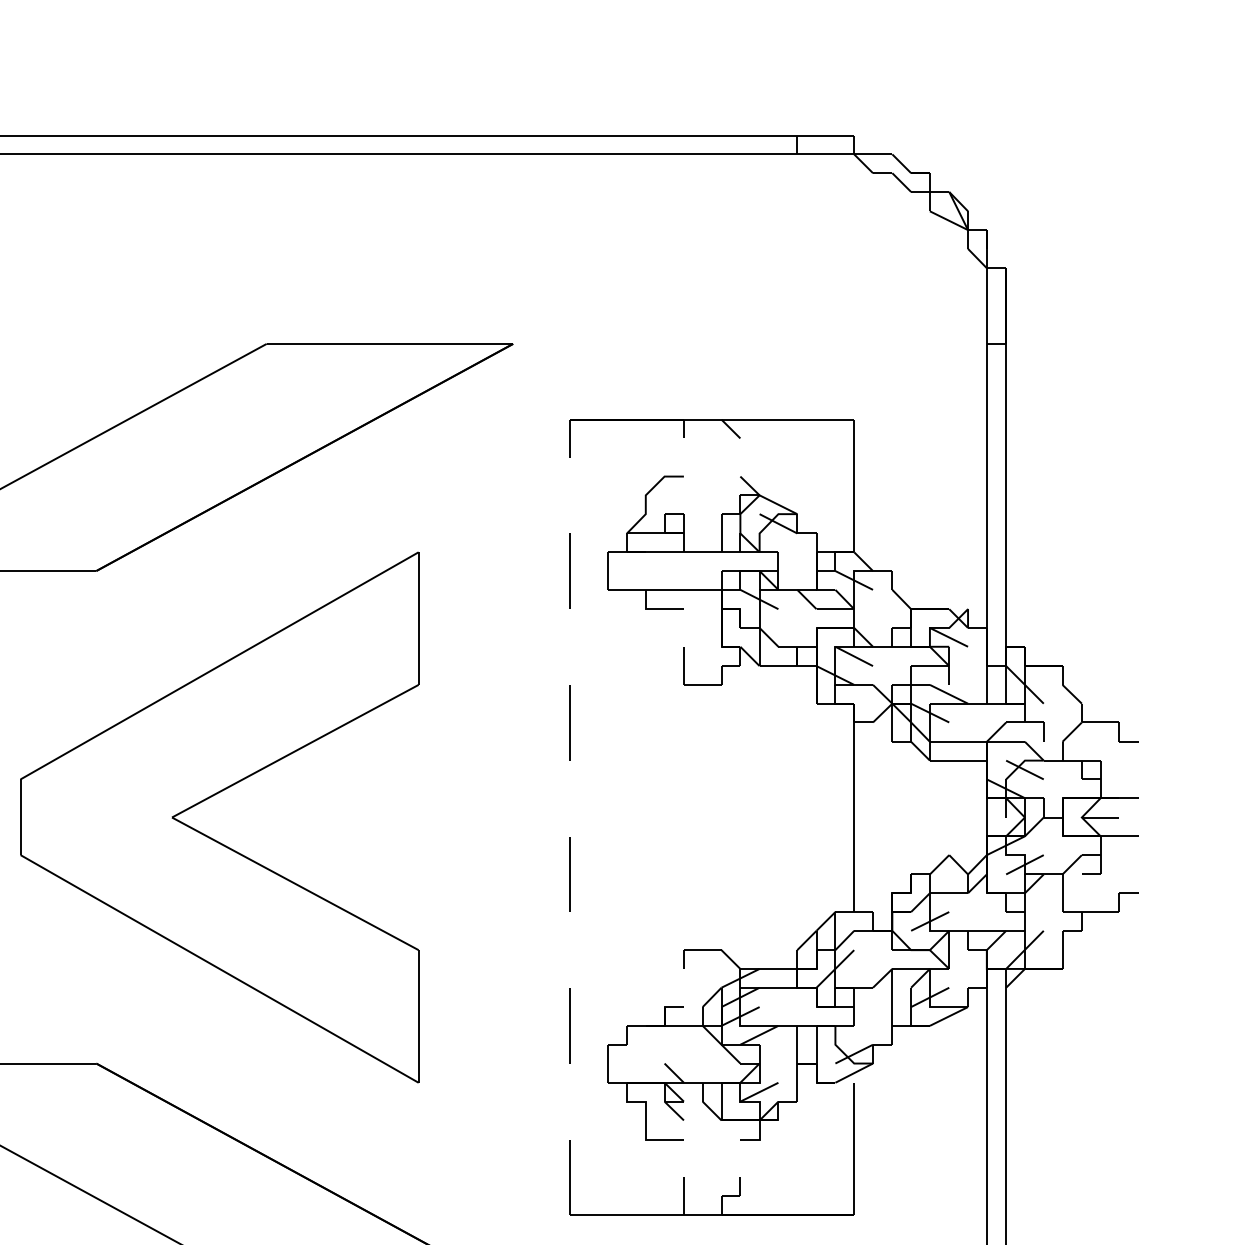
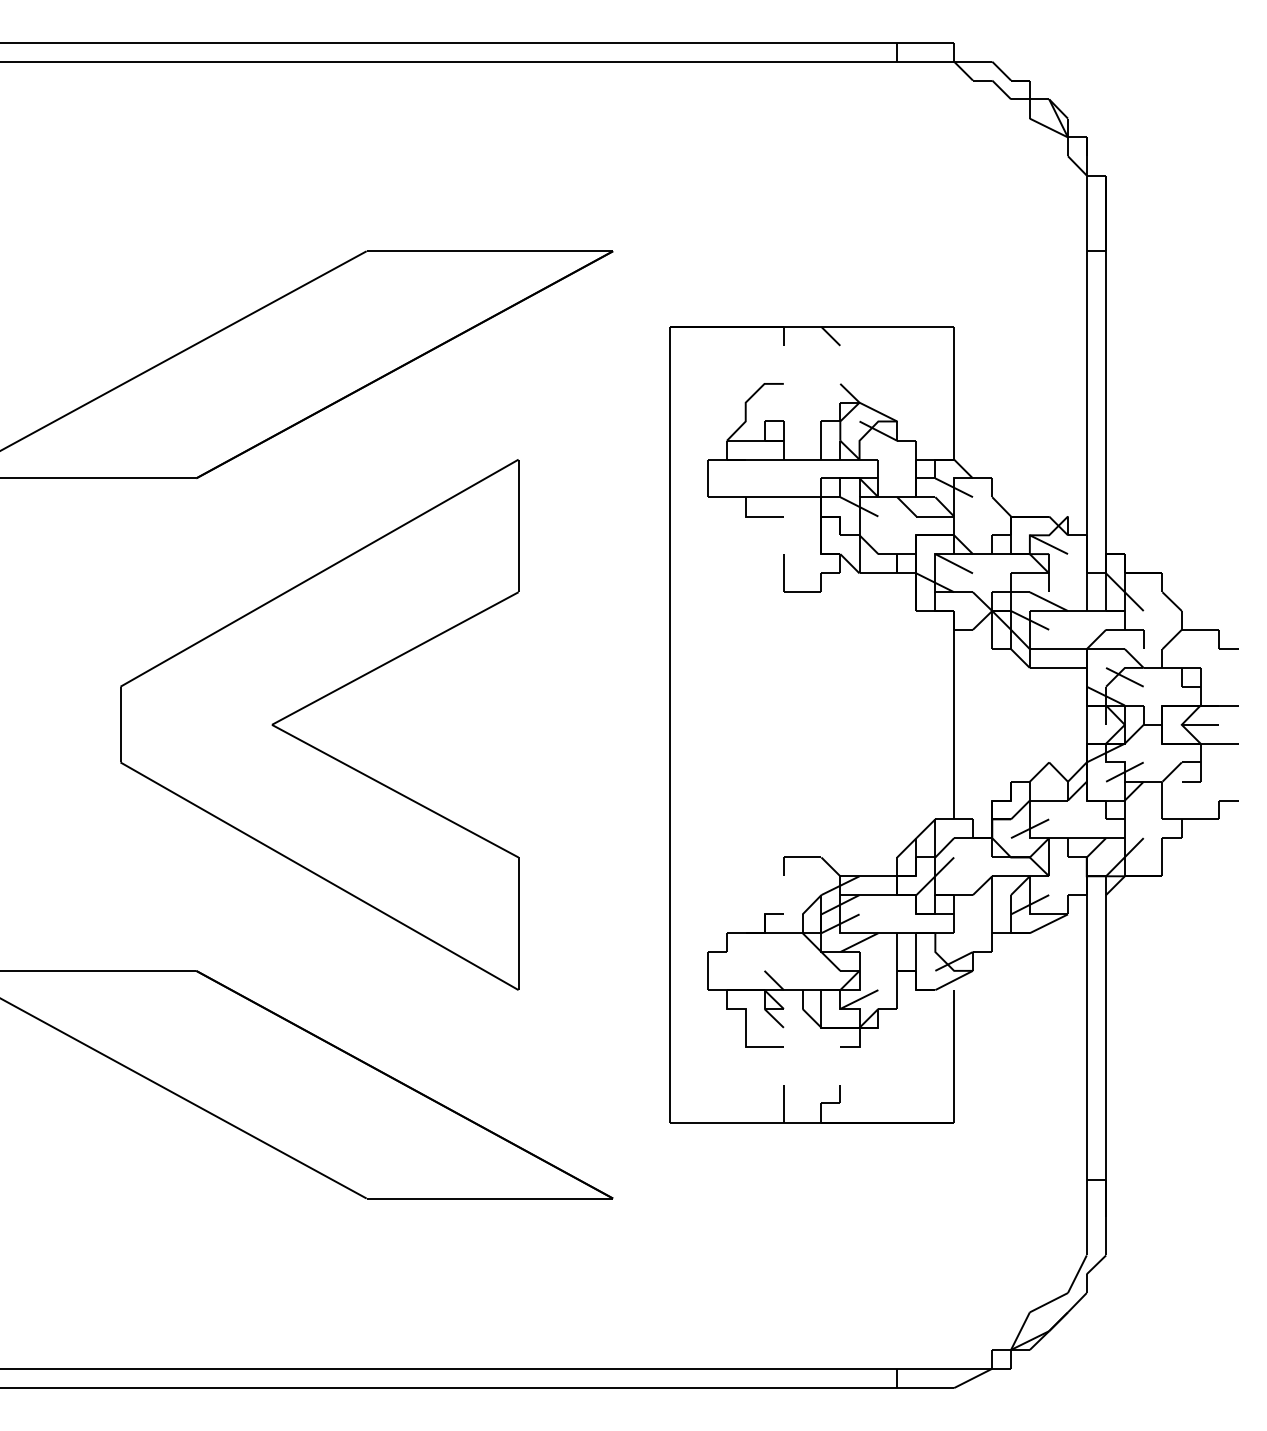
line: (570, 817) -> (670, 724), dashed -> solid

